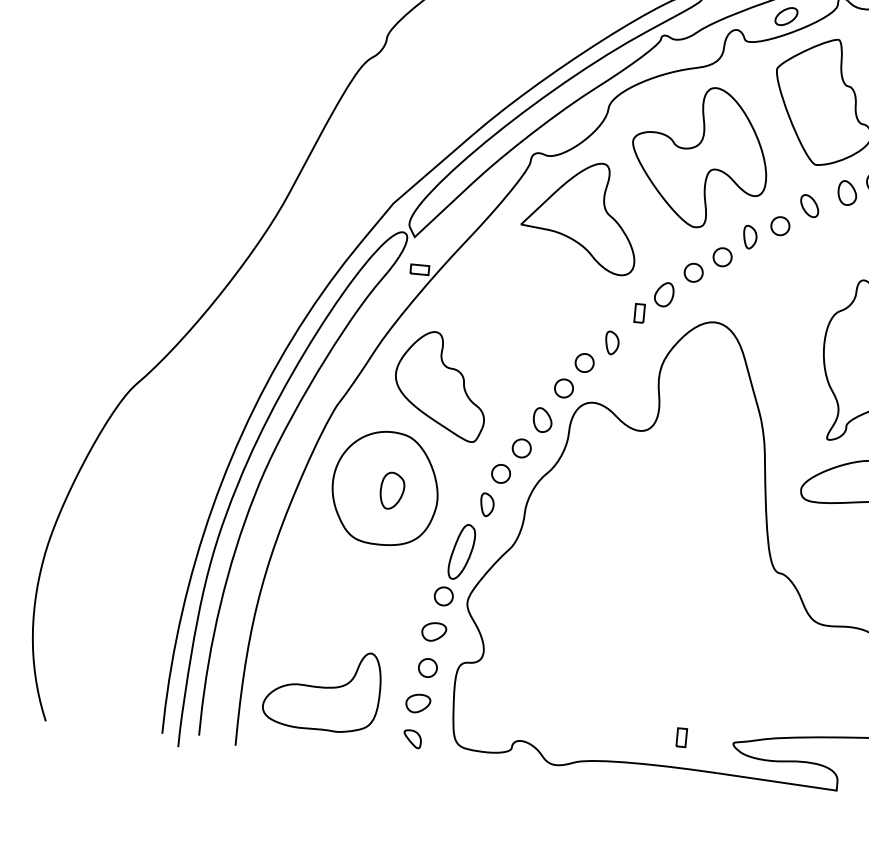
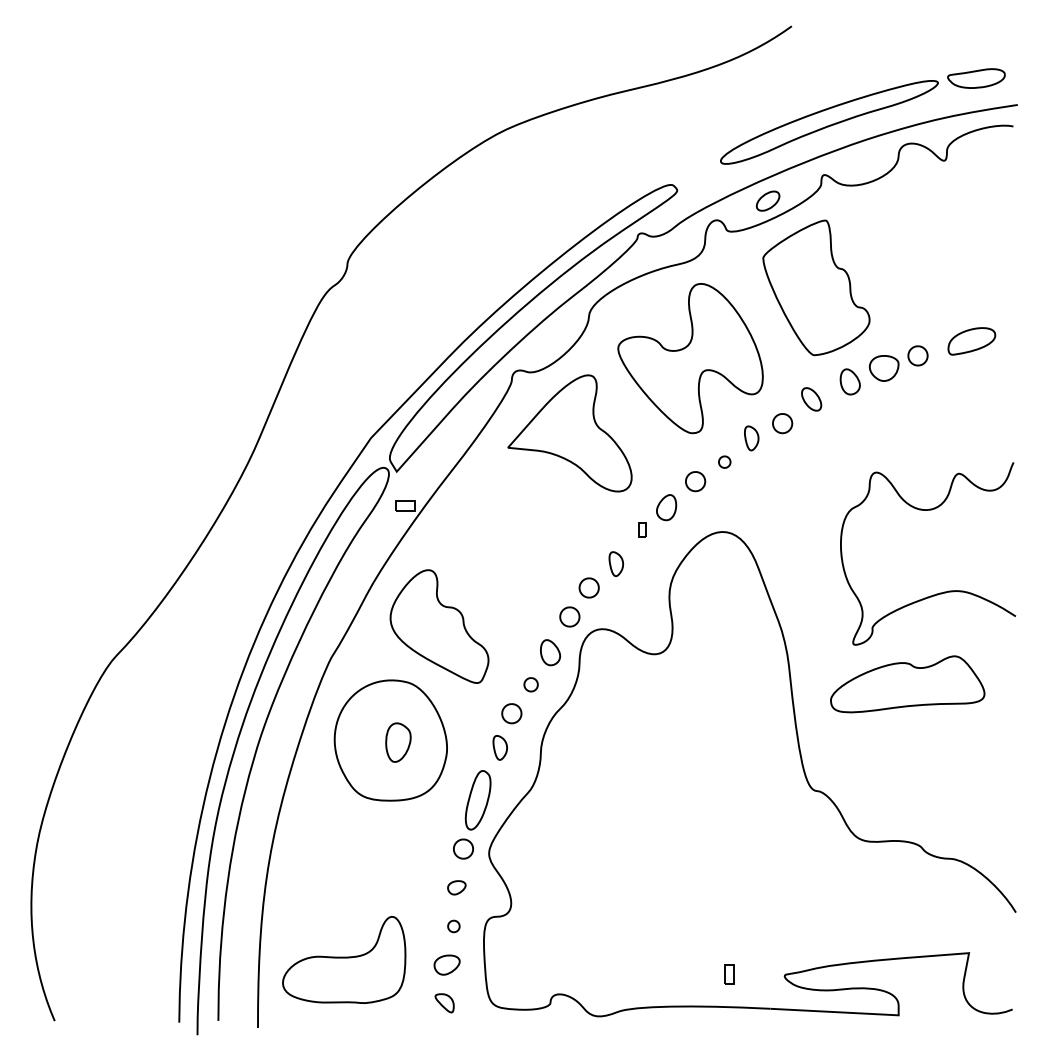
part: (722, 256) -> (724, 461), size x0.6
part: (639, 312) -> (642, 529), size x0.7
part: (521, 448) -> (530, 684), size x0.7
part: (433, 631) -> (456, 887), size x0.7
part: (427, 668) -> (453, 926), size x0.6

